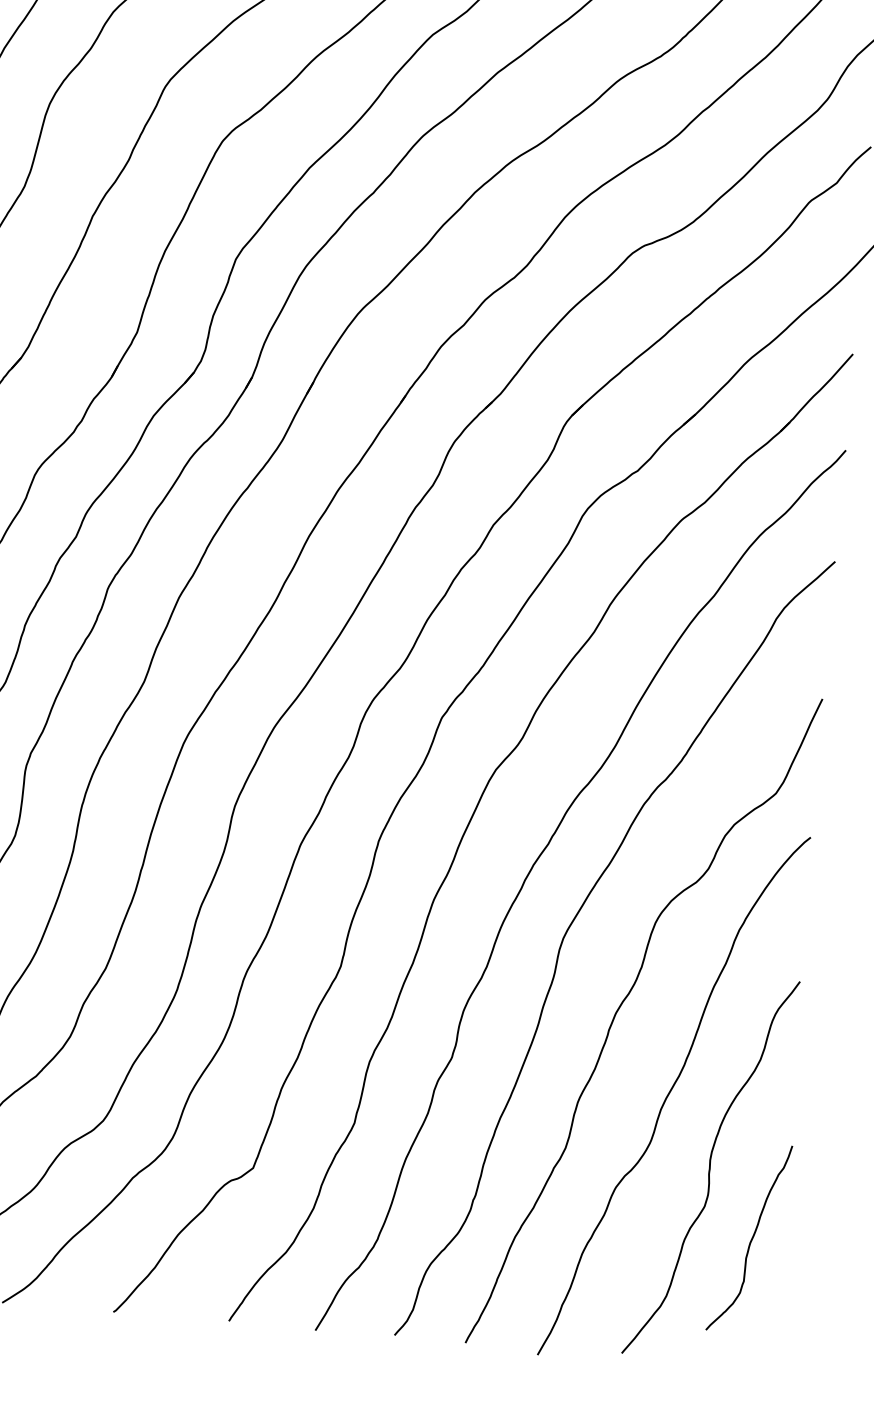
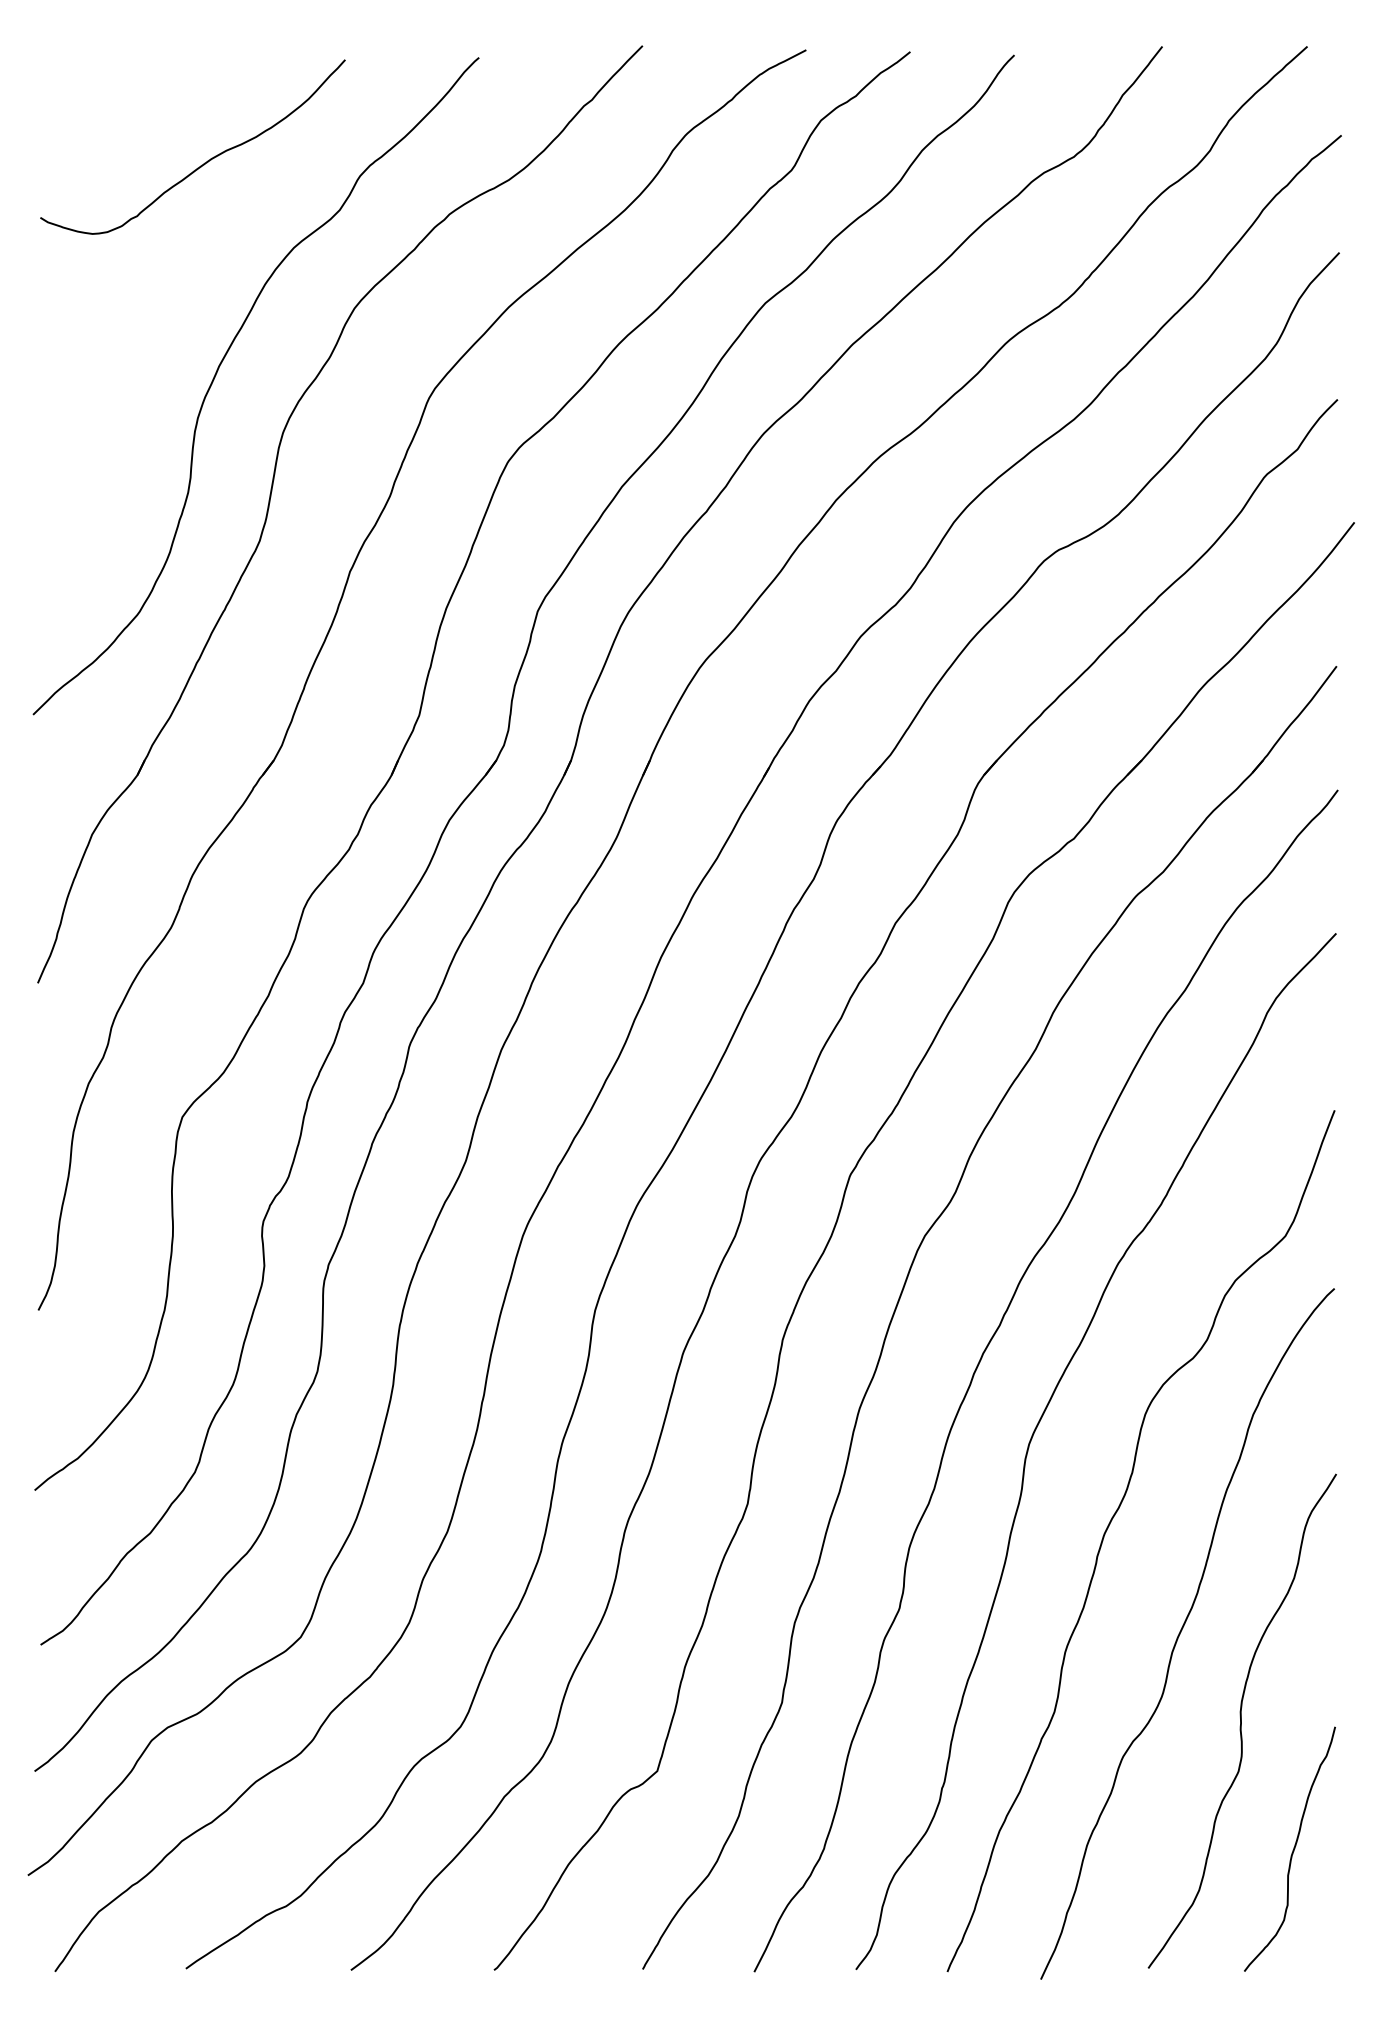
curve: (751, 1239) -> (1292, 1850), moved

